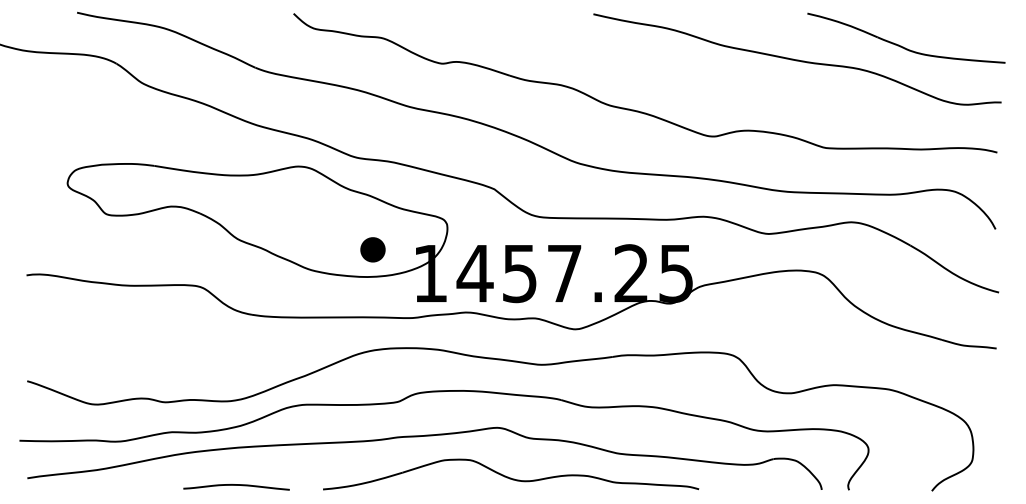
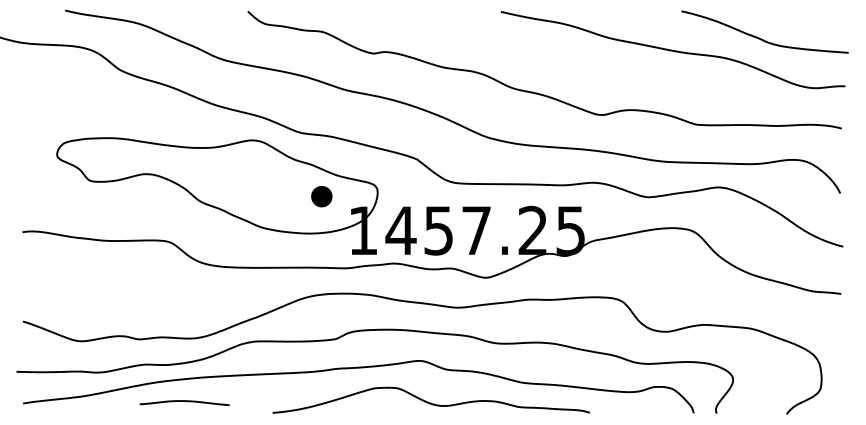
part: (372, 249) -> (321, 196), moved
curve: (236, 485) -> (184, 401), moved

